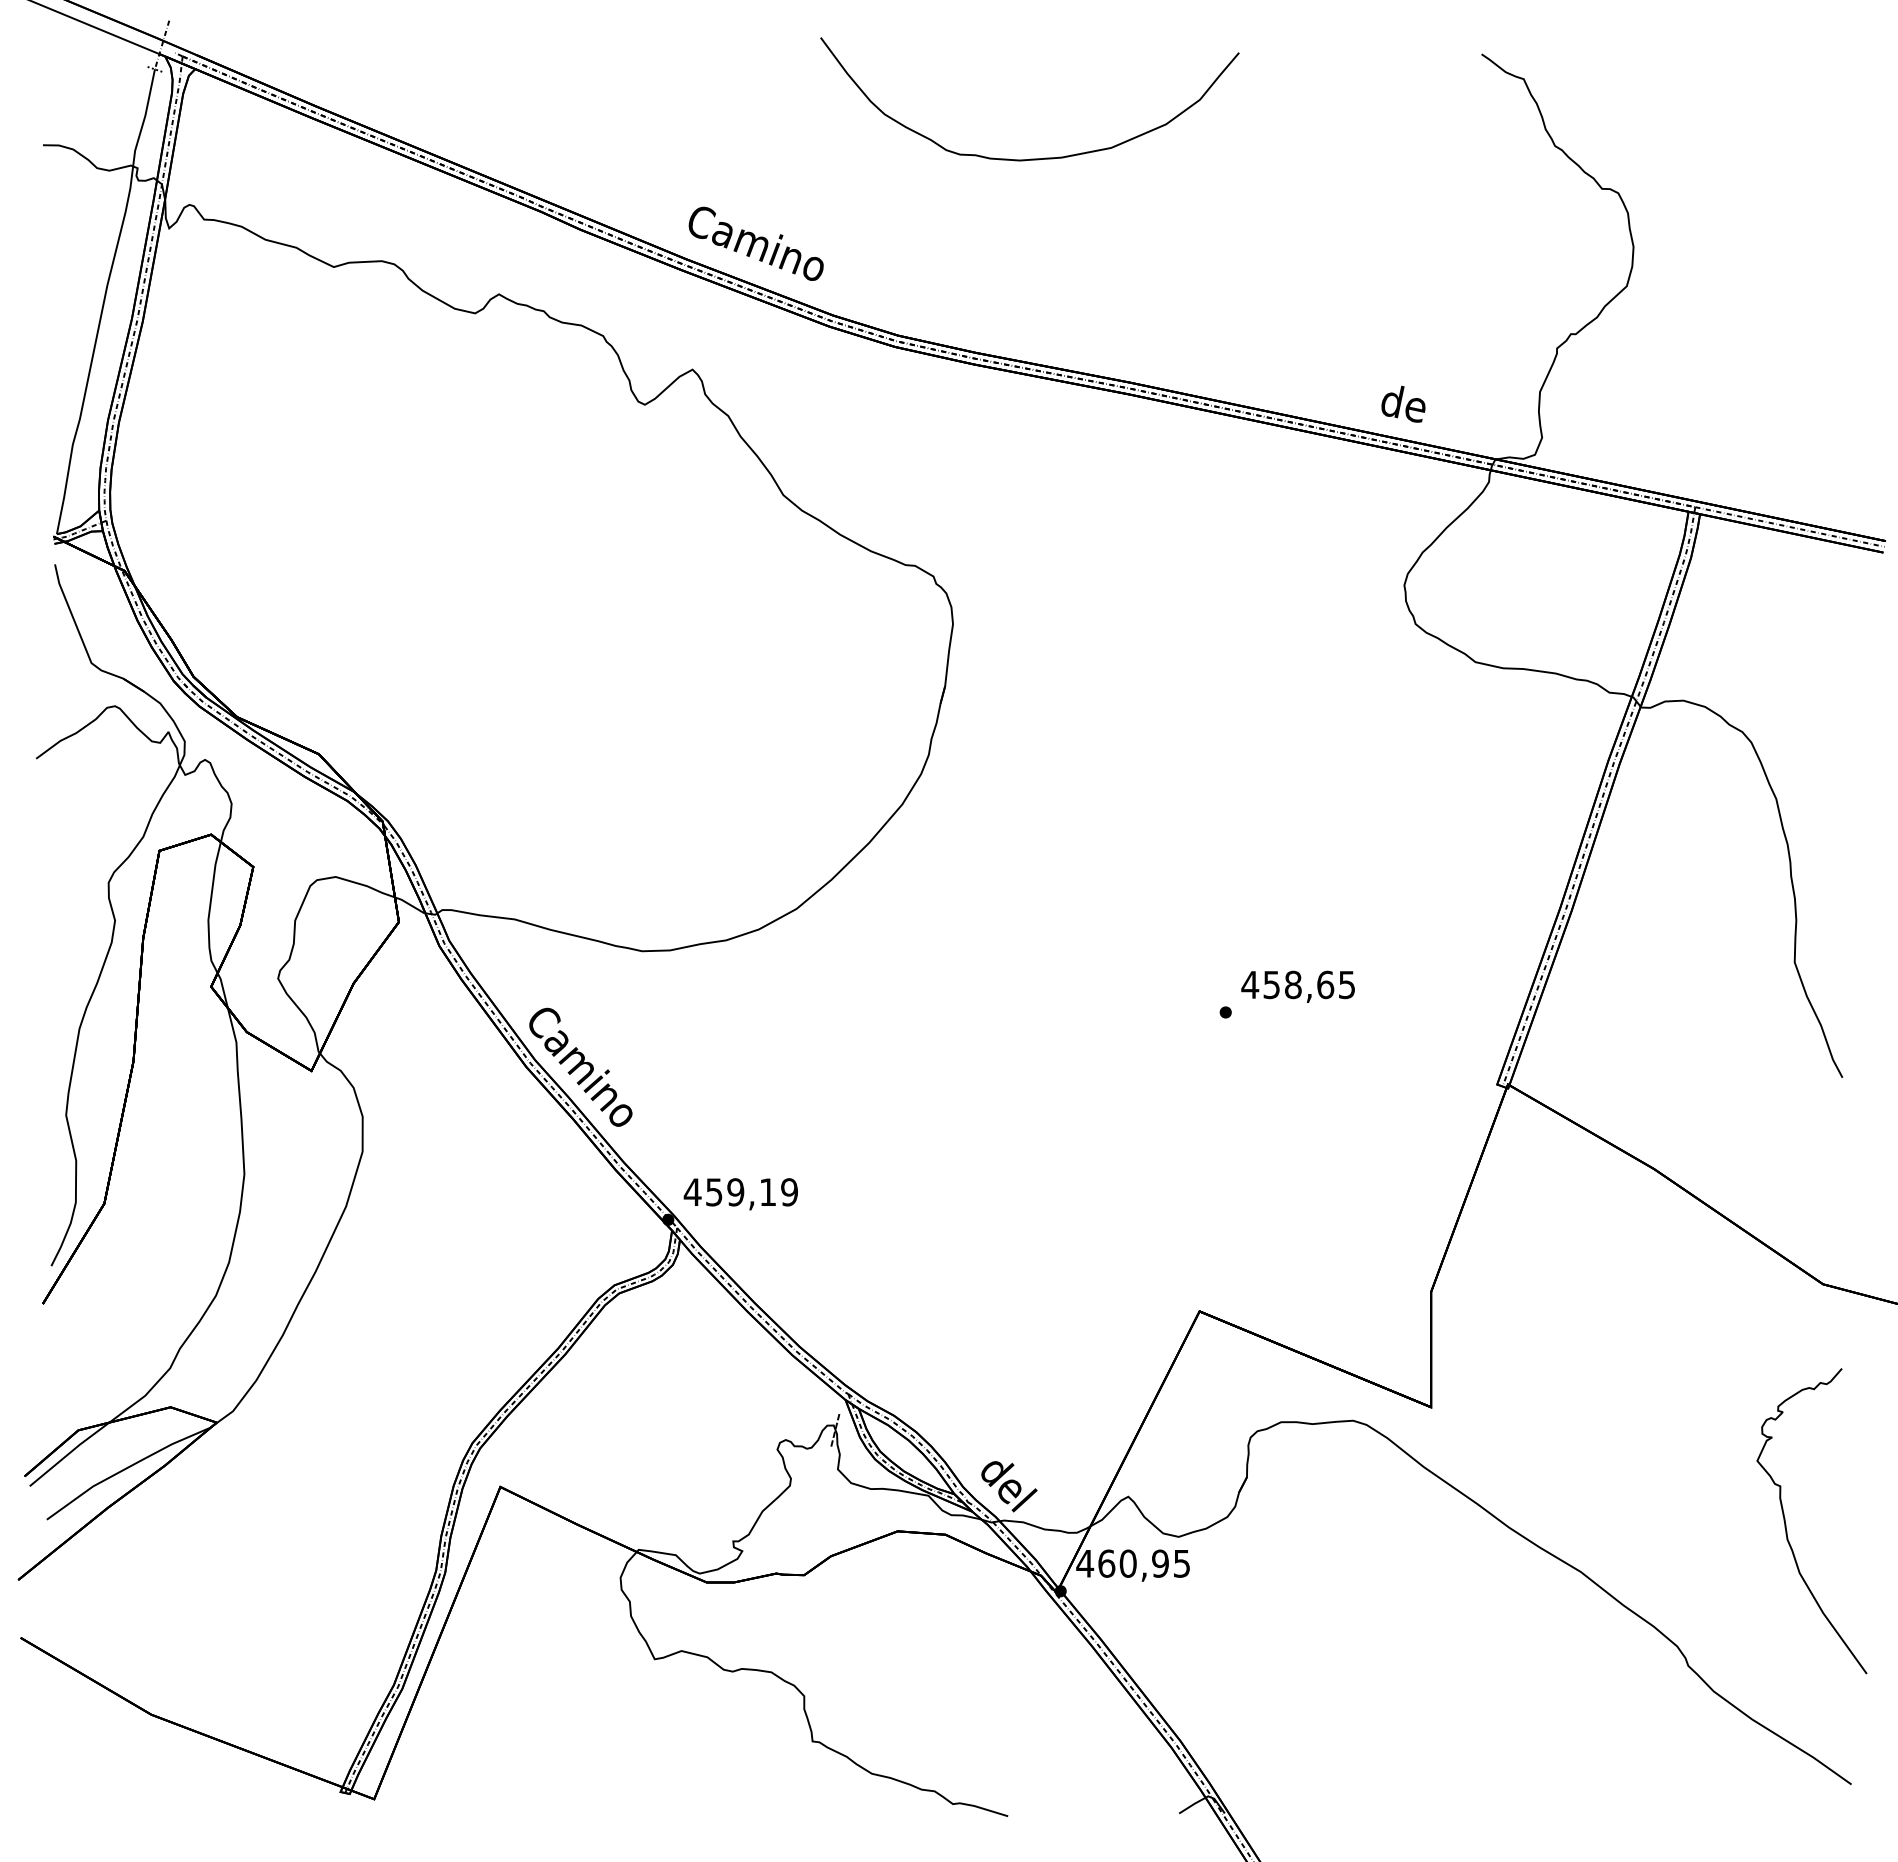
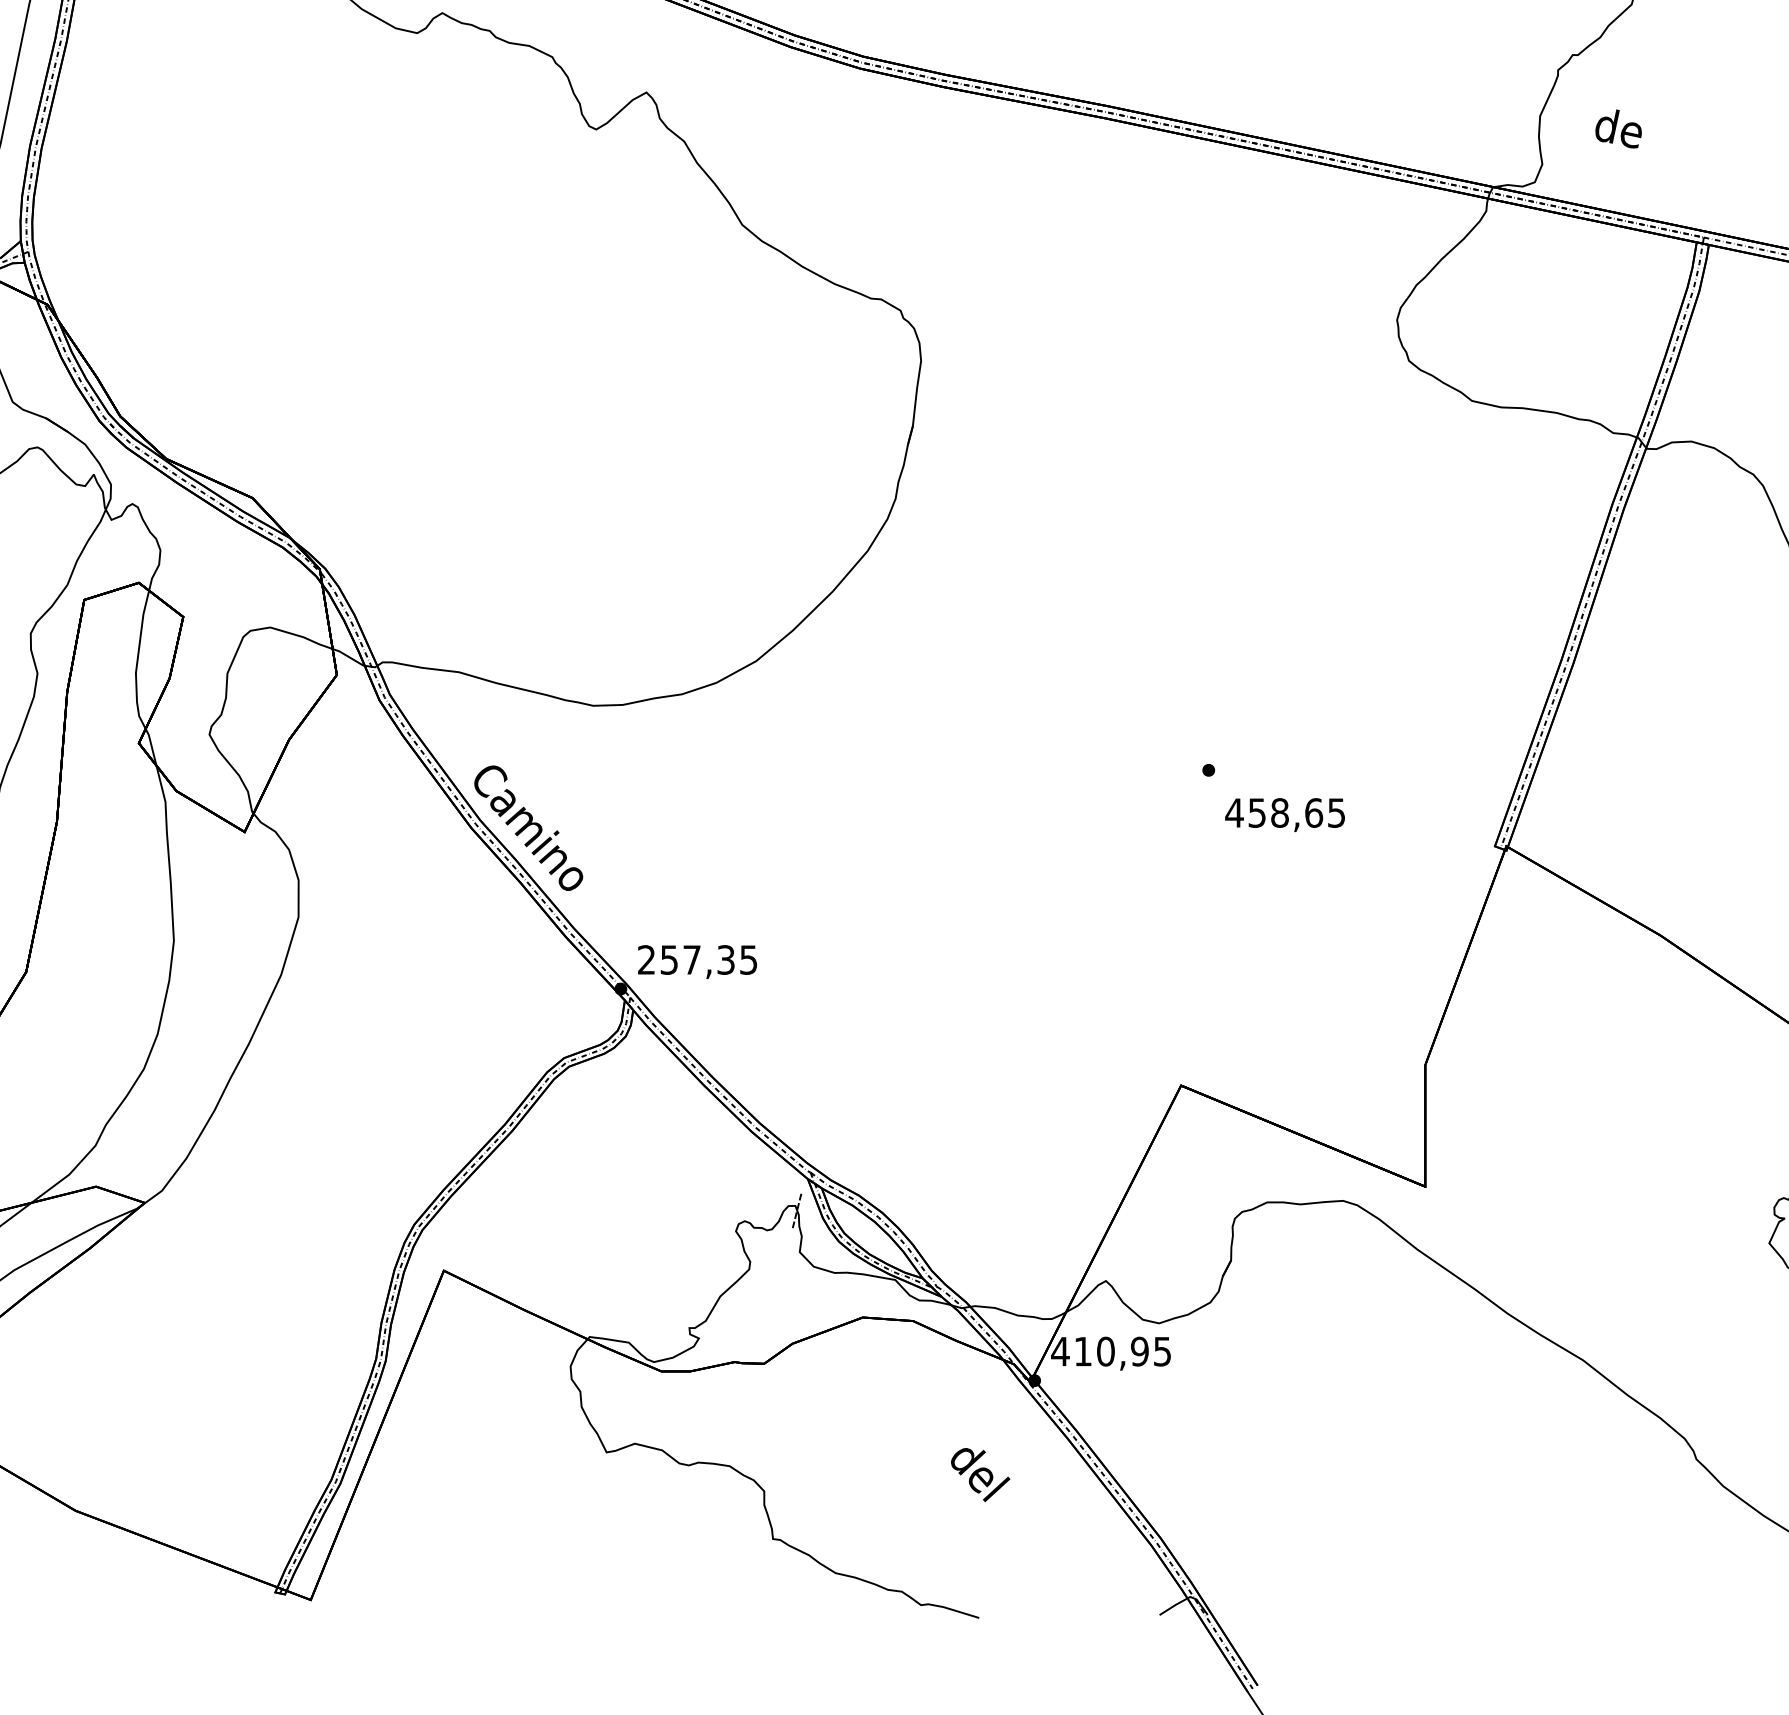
text: (1403, 403) -> (1618, 128), moved
text: (1297, 986) -> (1284, 814), moved
text: (740, 1192) -> (697, 960), 459,19 -> 257,35
text: (1009, 1486) -> (980, 1474), moved
text: (1106, 1563) -> (1082, 1351), 460,95 -> 410,95

